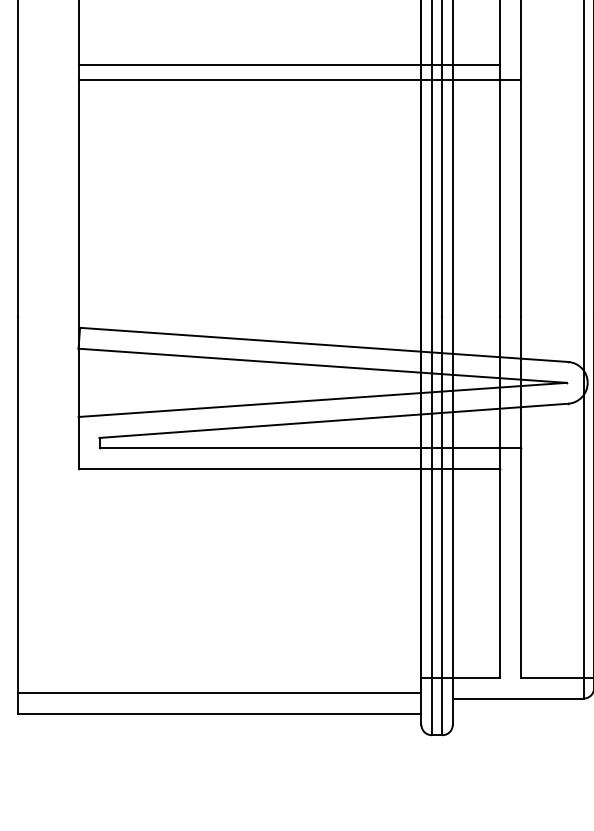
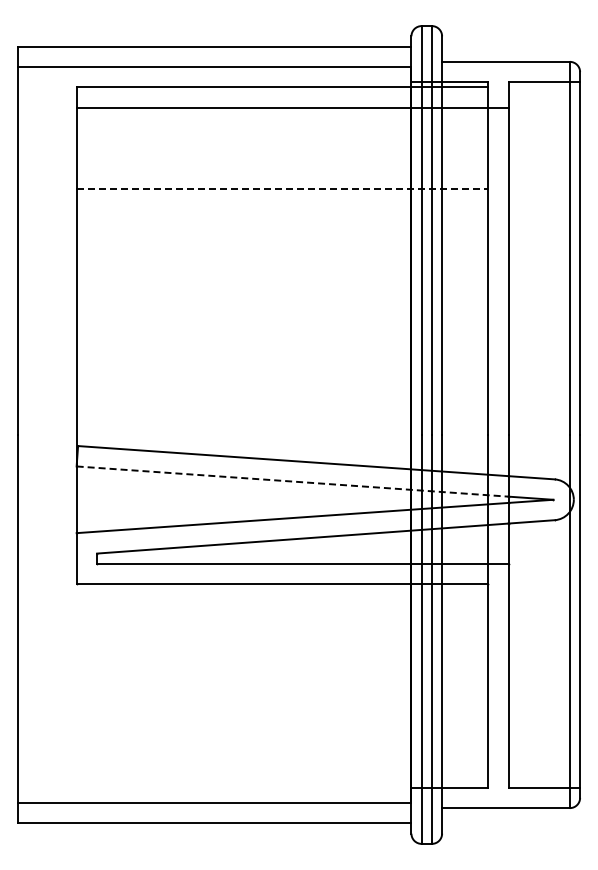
line: (289, 65) -> (282, 189), solid -> dashed
line: (299, 79) -> (292, 203), removed
line: (300, 364) -> (293, 481), solid -> dashed

